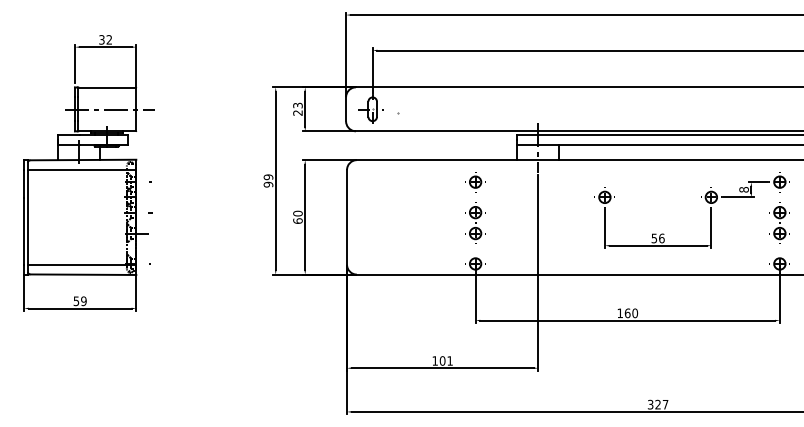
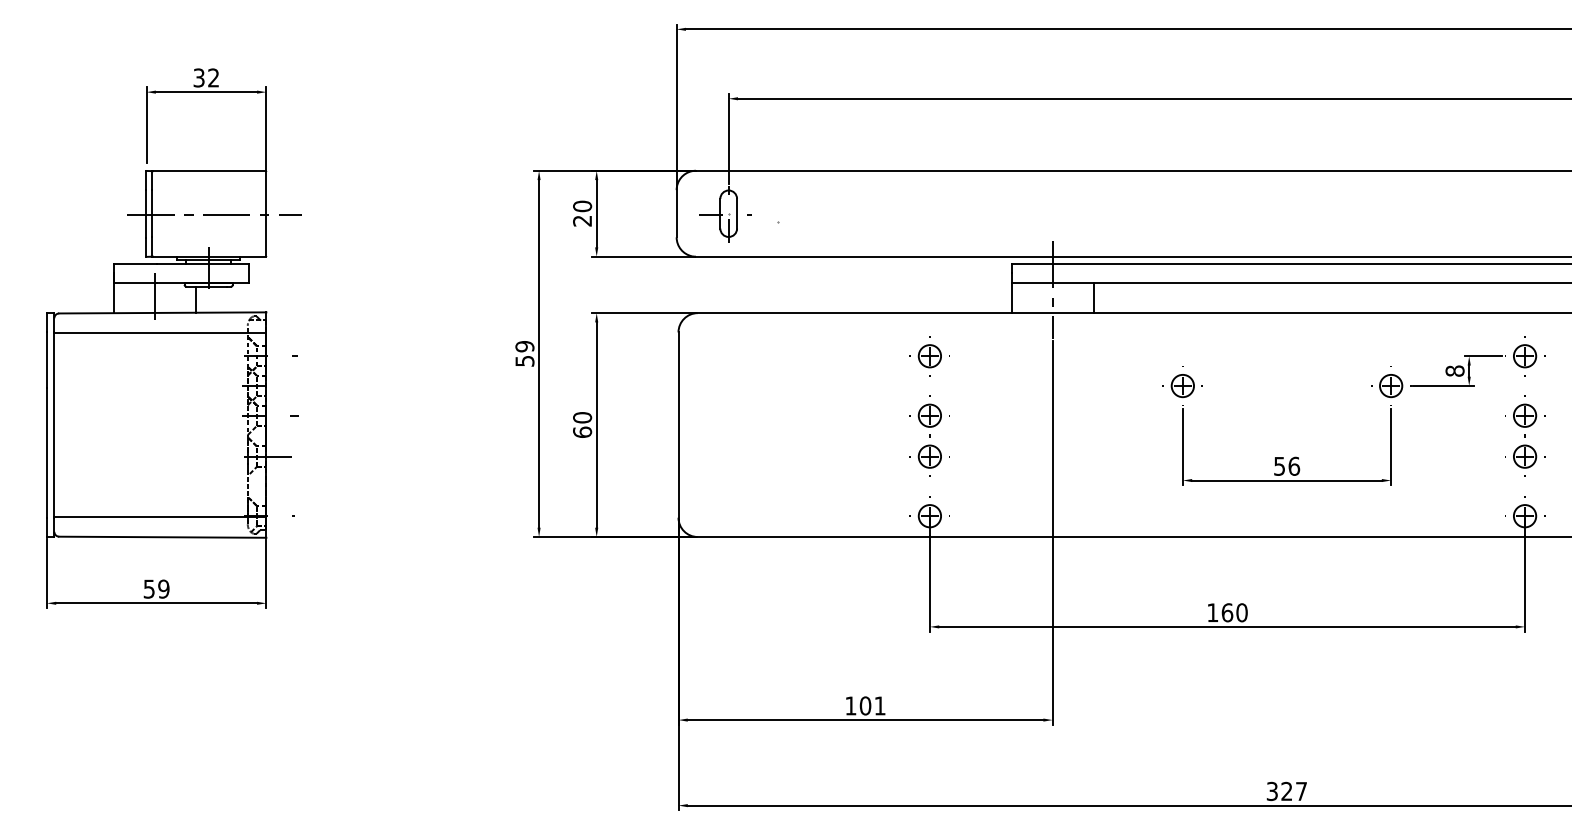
text: (297, 105) -> (581, 206), 23 -> 20
text: (267, 184) -> (522, 360), 99 -> 59

